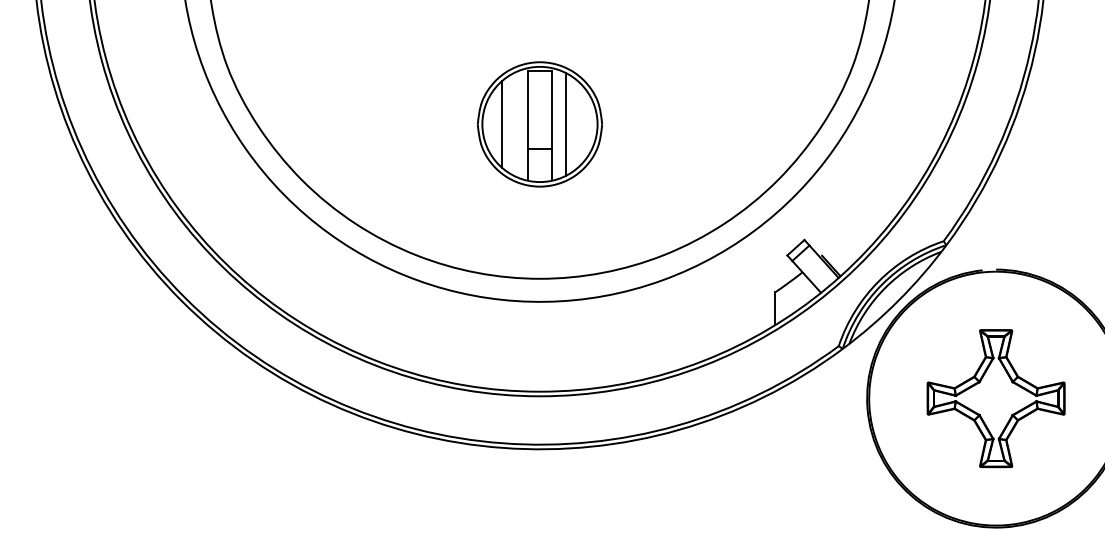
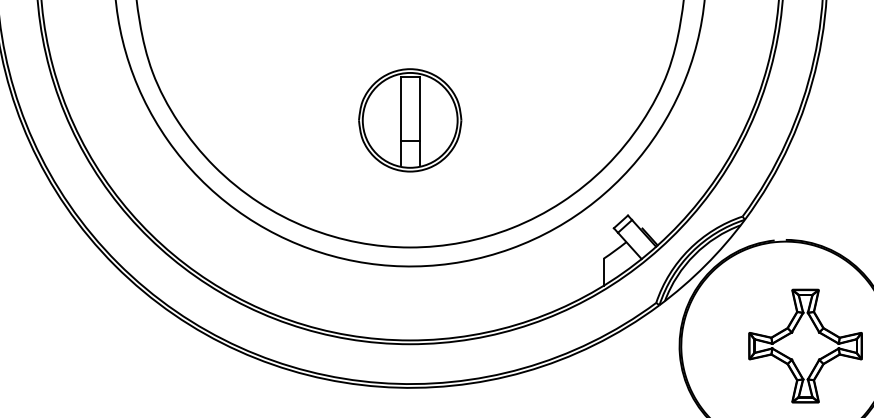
line: (501, 124) -> (378, 120), removed
line: (566, 124) -> (432, 120), removed
part: (995, 398) -> (805, 346), moved

